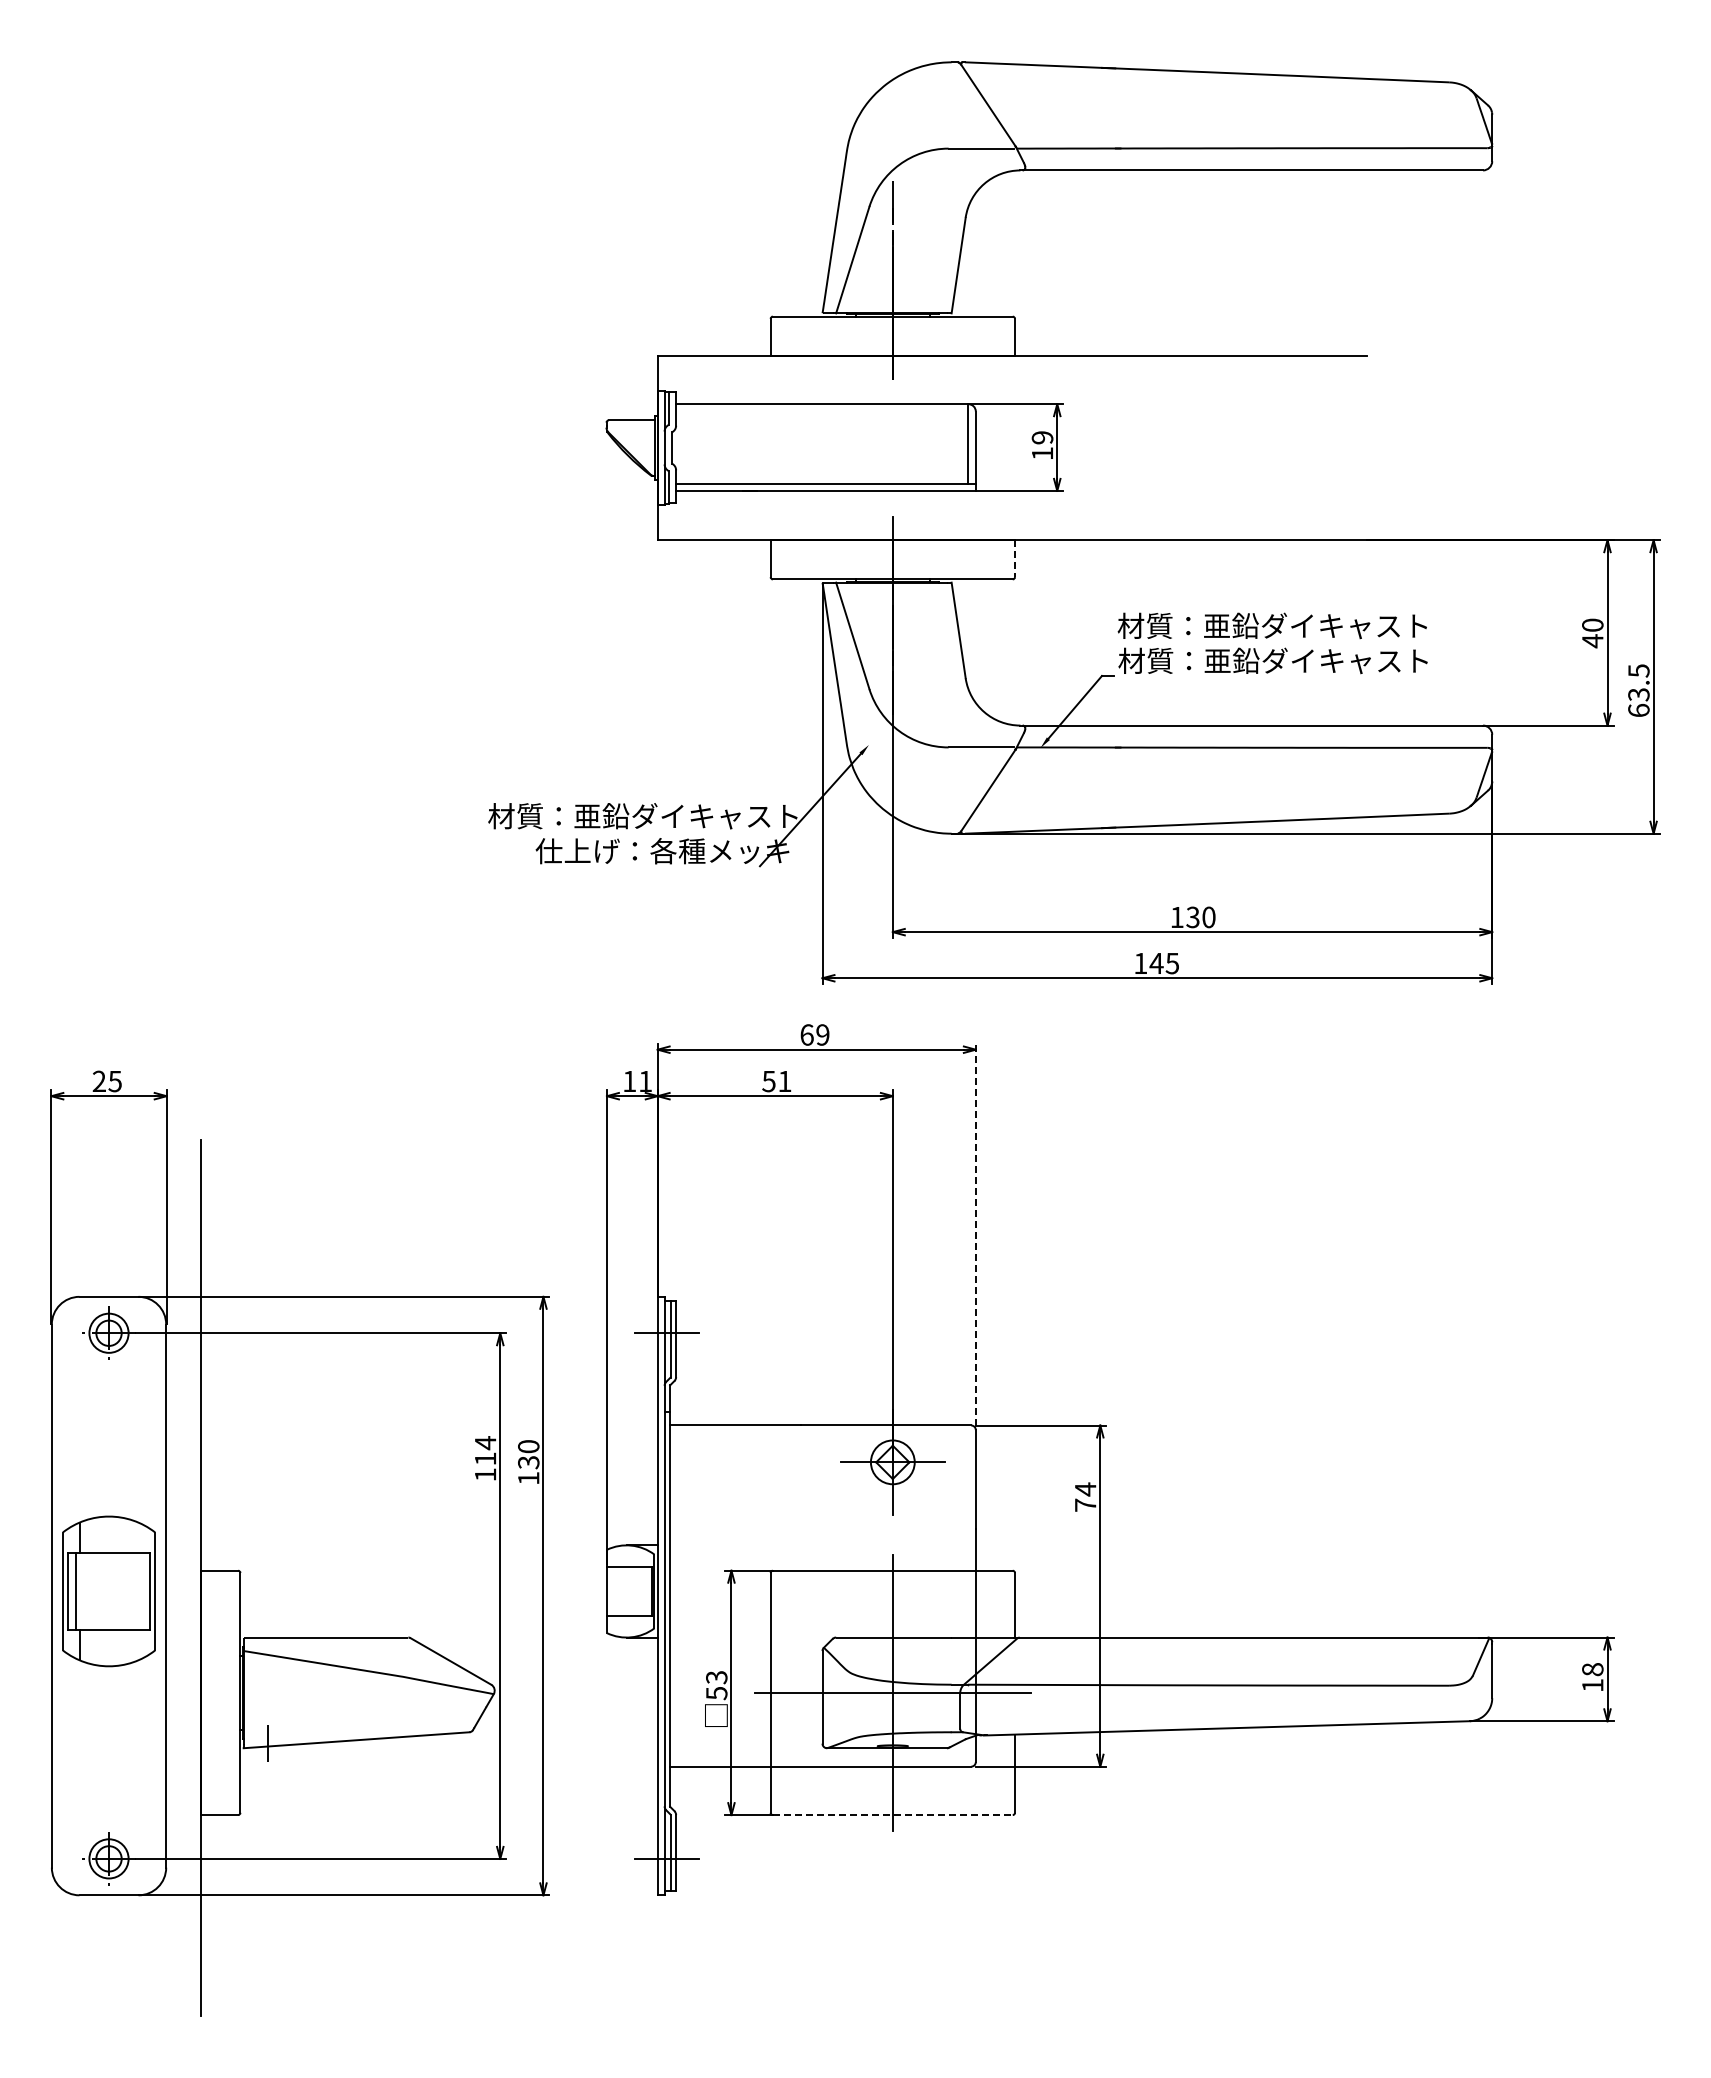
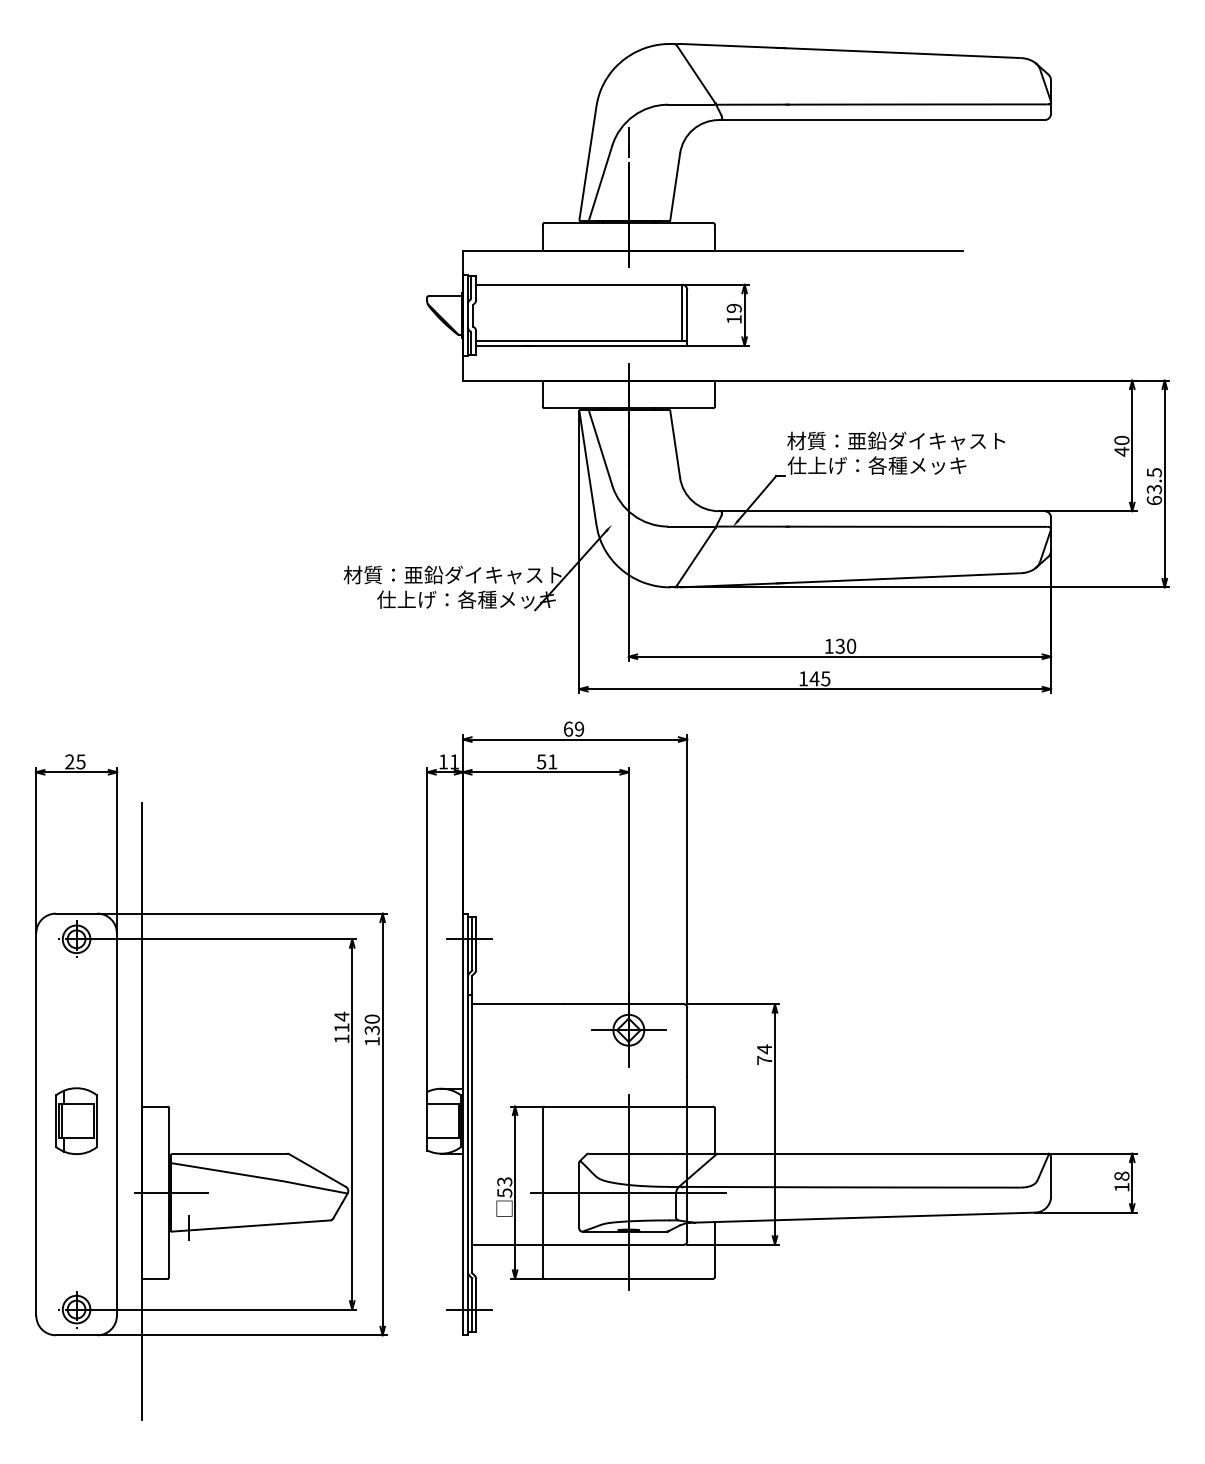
line: (1015, 559) -> (715, 394), dashed -> solid
text: (1272, 660) -> (896, 465), 材質：亜鉛ダイキャスト -> 仕上げ：各種メッキ
line: (975, 1234) -> (687, 869), dashed -> solid
part: (108, 1591) -> (76, 1121), size x0.62
line: (243, 1692) -> (171, 1192), added
line: (892, 1815) -> (628, 1279), dashed -> solid

